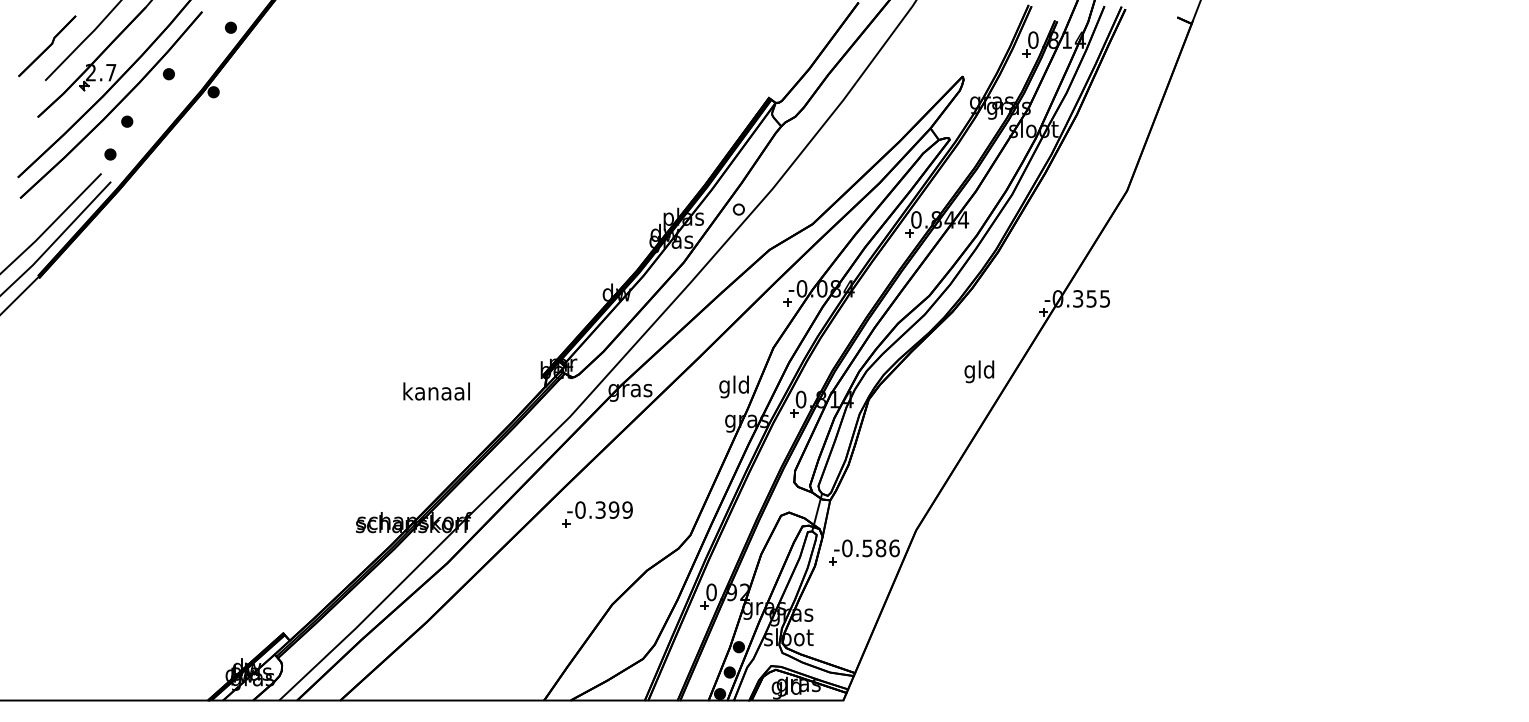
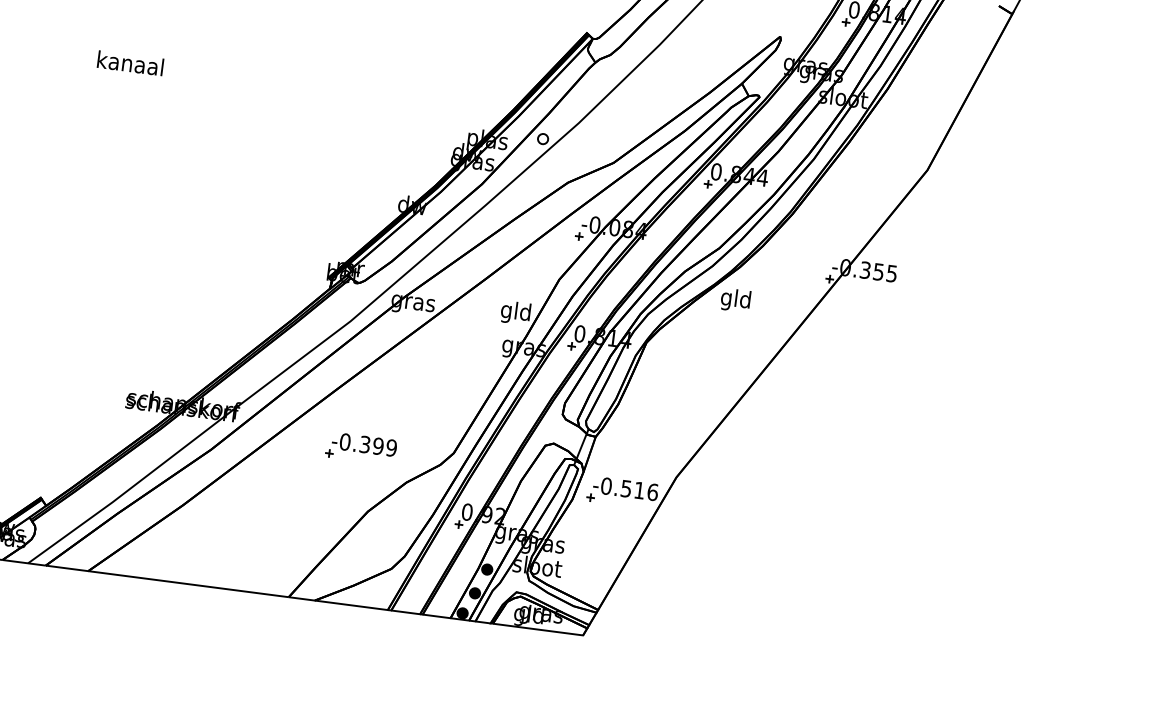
text: (979, 371) -> (735, 300), moved
text: (436, 391) -> (130, 63), moved
part: (597, 514) -> (361, 448), moved
text: (880, 548) -> (639, 490), -0.586 -> -0.516

